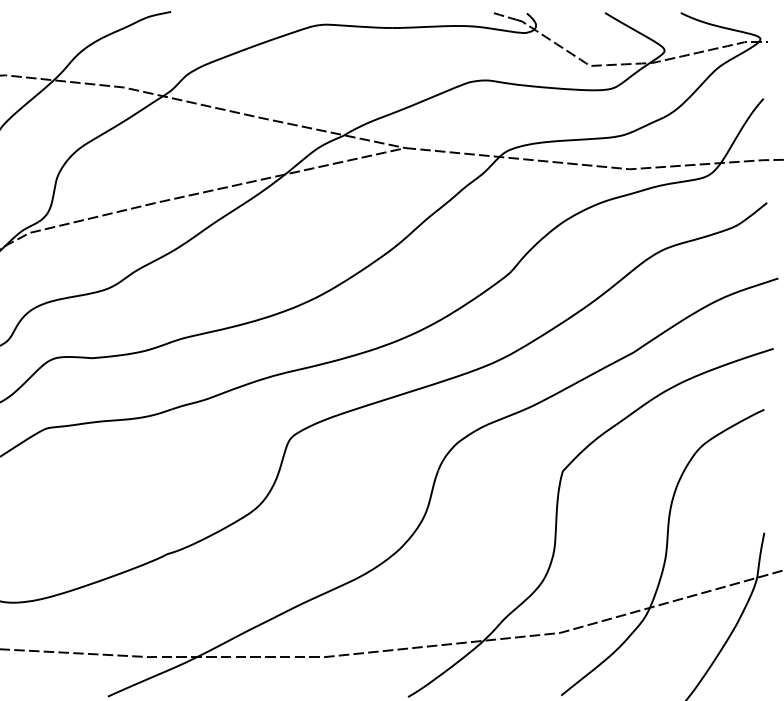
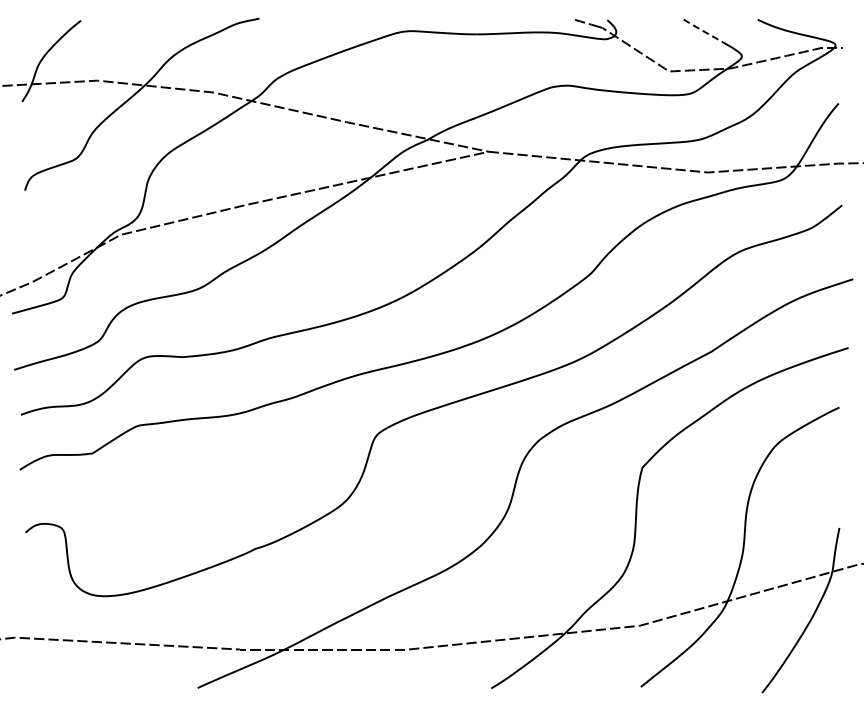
line: (624, 24) -> (702, 30), solid -> dashed

